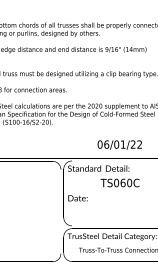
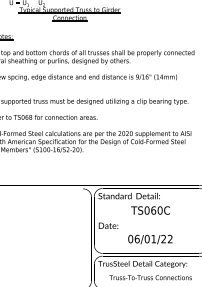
text: (119, 144) -> (150, 239), moved

